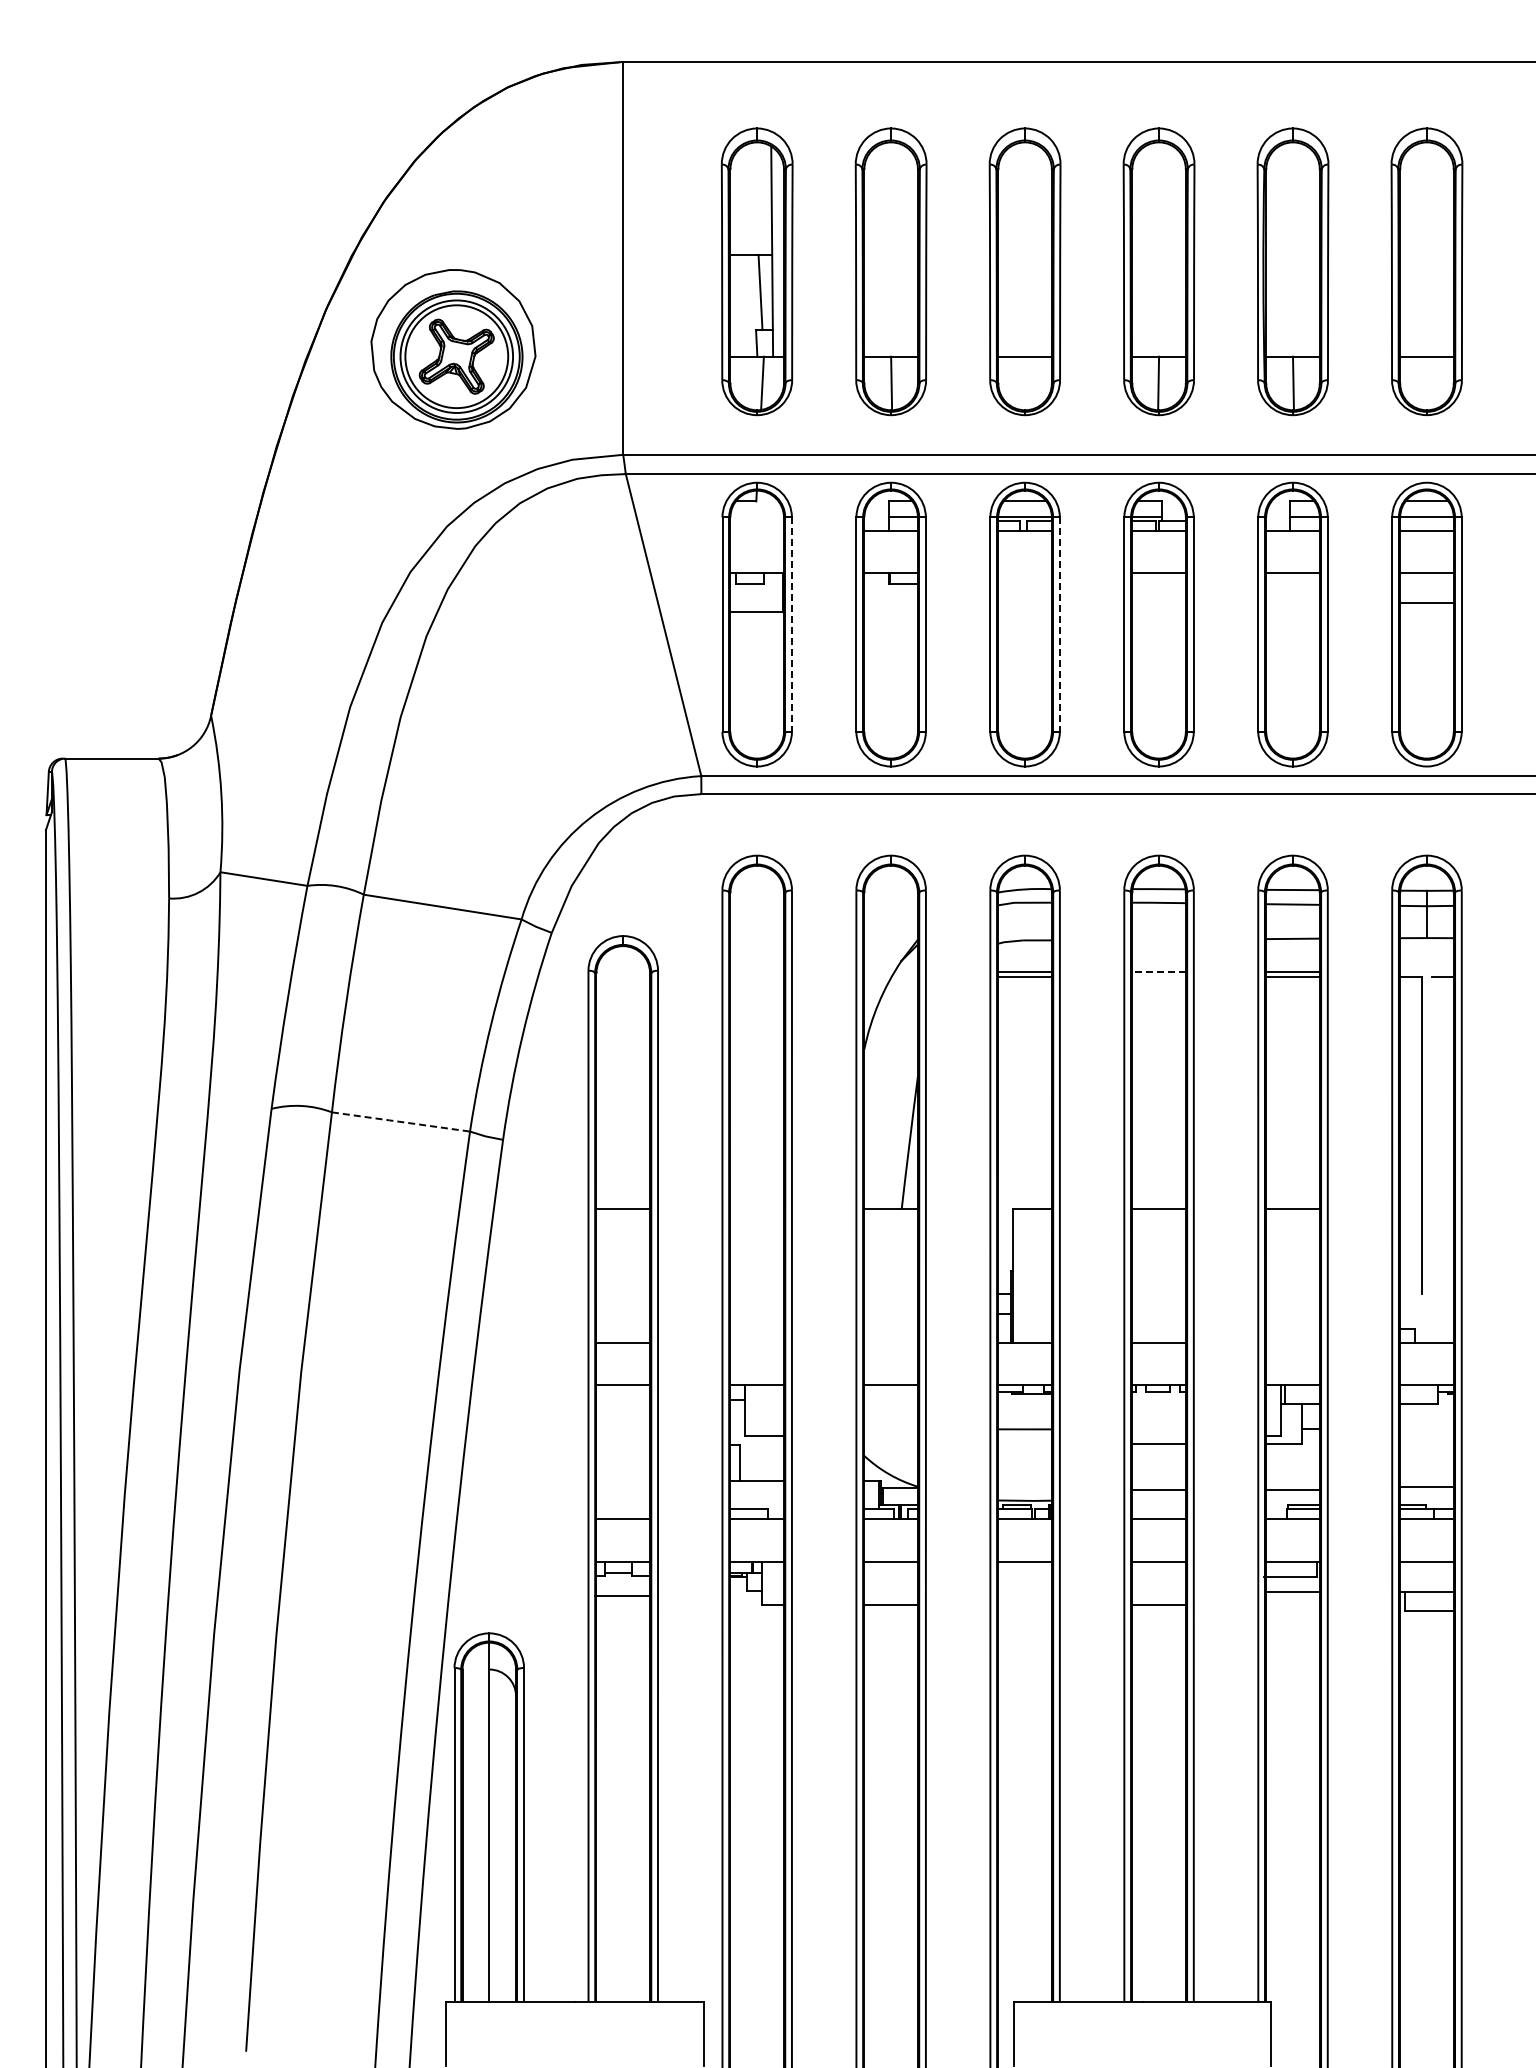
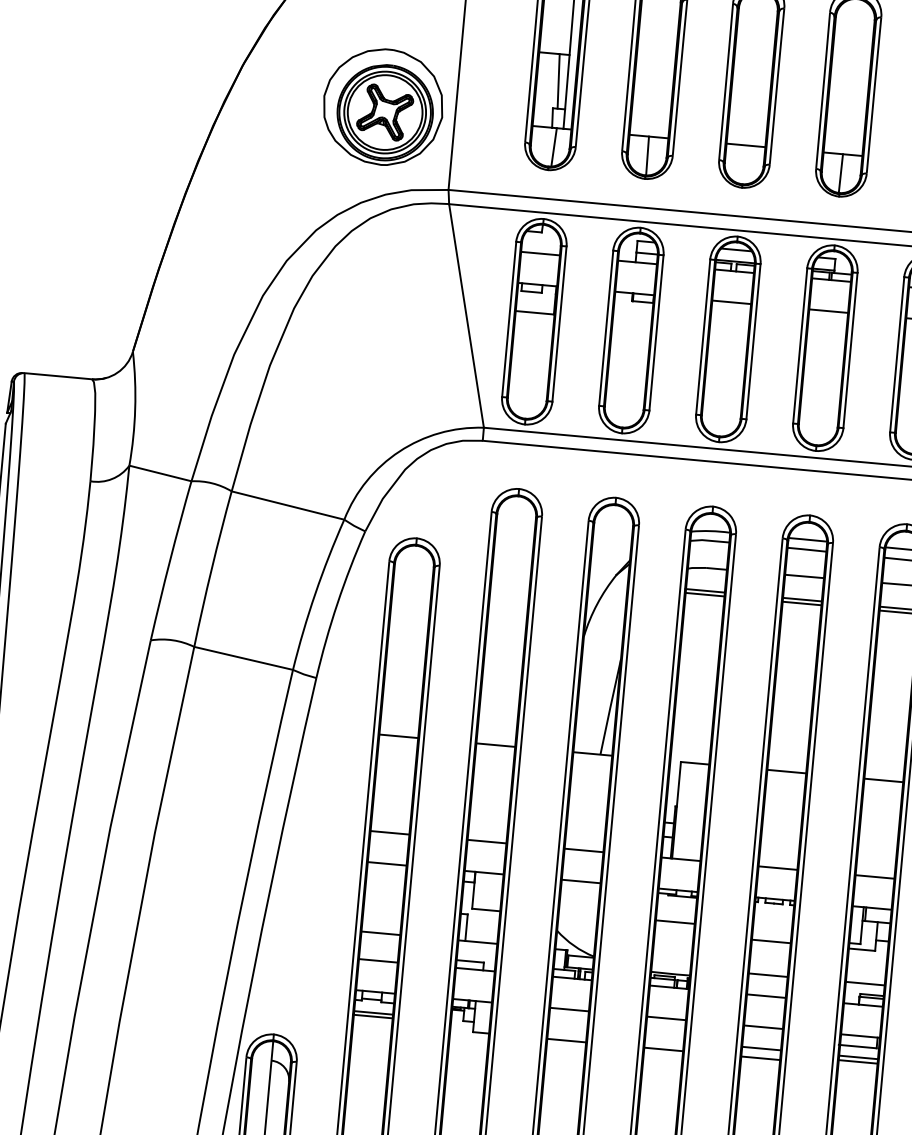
part: (453, 349) -> (383, 107), moved
line: (756, 530) -> (540, 253), added
line: (1024, 573) -> (731, 302), added
line: (791, 625) -> (559, 324), dashed -> solid
line: (1059, 625) -> (753, 342), dashed -> solid
line: (1158, 939) -> (804, 576), added
line: (1159, 971) -> (802, 599), dashed -> solid
line: (1158, 977) -> (801, 603), added
line: (400, 1121) -> (243, 658), dashed -> solid
line: (756, 1209) -> (495, 745), added
line: (756, 1342) -> (486, 841), added
line: (890, 1342) -> (583, 850), added
line: (1292, 1342) -> (874, 876), added
line: (623, 1481) -> (381, 933), added
line: (623, 1591) -> (373, 1013), added
line: (1158, 1591) -> (761, 1048), added
line: (1292, 1598) -> (857, 1062), added
line: (1024, 1605) -> (663, 1049), added

